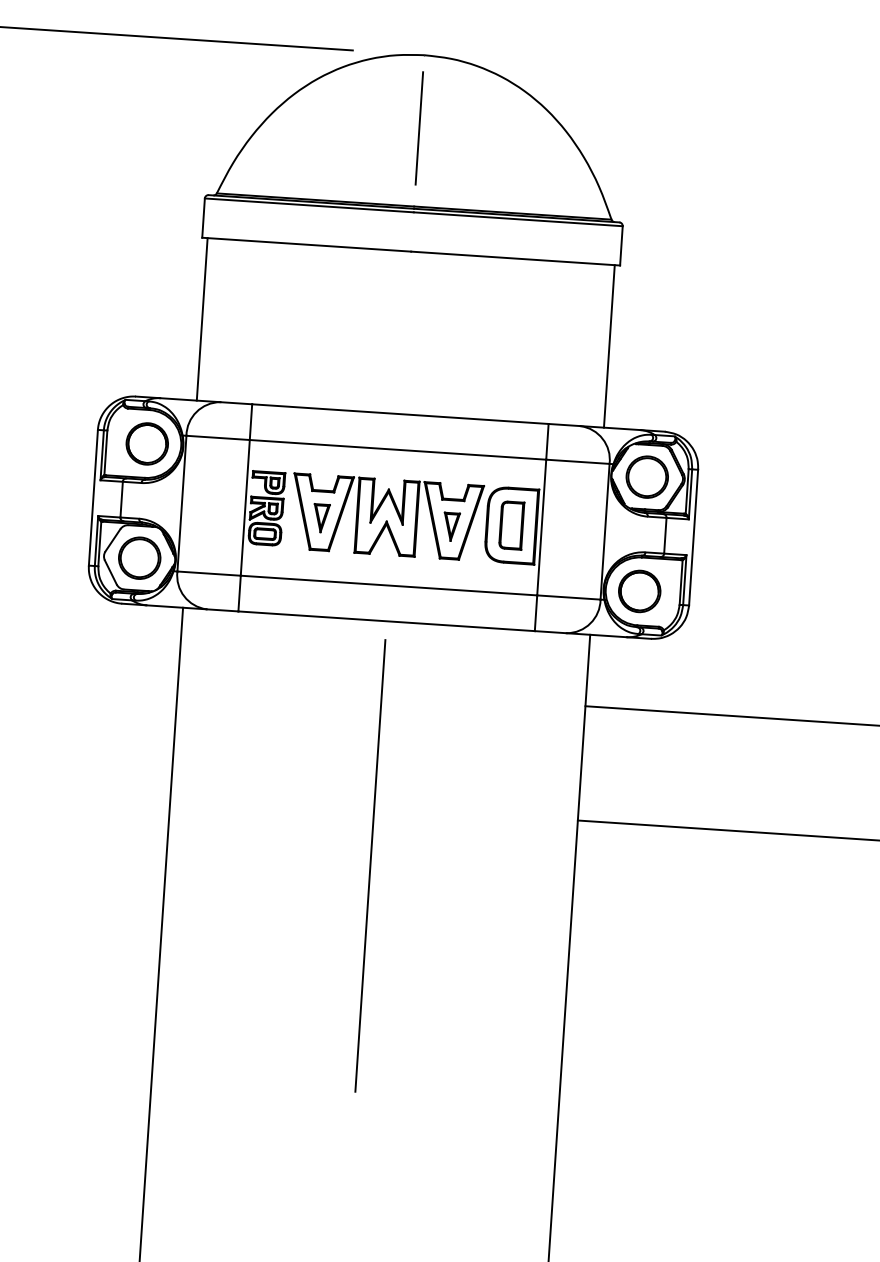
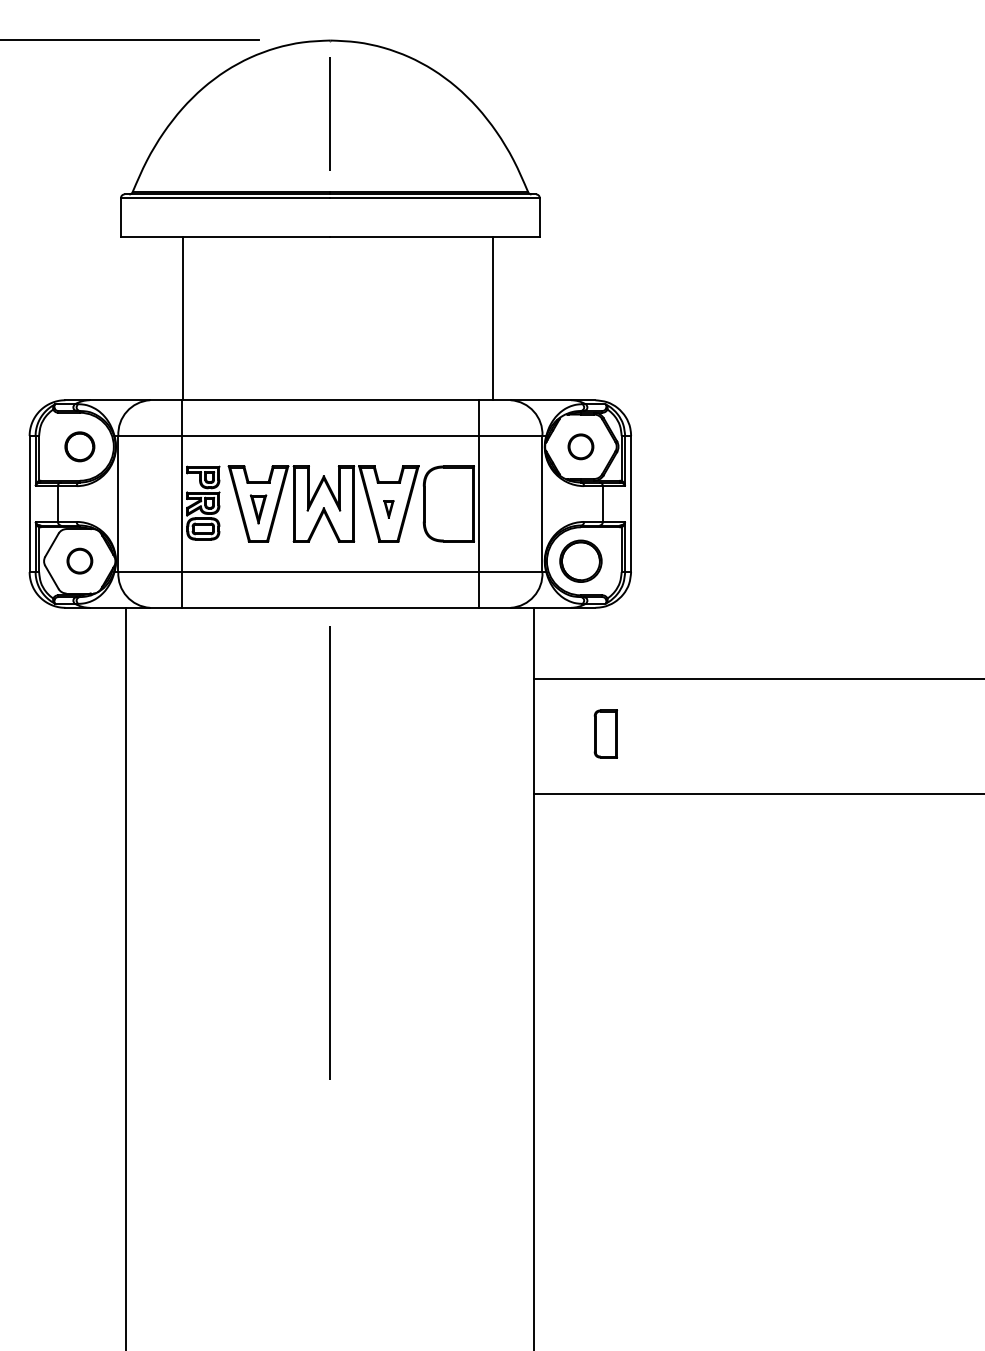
line: (202, 319) -> (183, 318), moved
line: (609, 346) -> (493, 318), moved
part: (146, 443) -> (79, 446), size x0.7
part: (646, 476) -> (580, 446), size x0.6
part: (511, 524) -> (605, 733), moved
part: (451, 527) -> (388, 509), size x0.6
part: (139, 557) -> (79, 560), size x0.6

